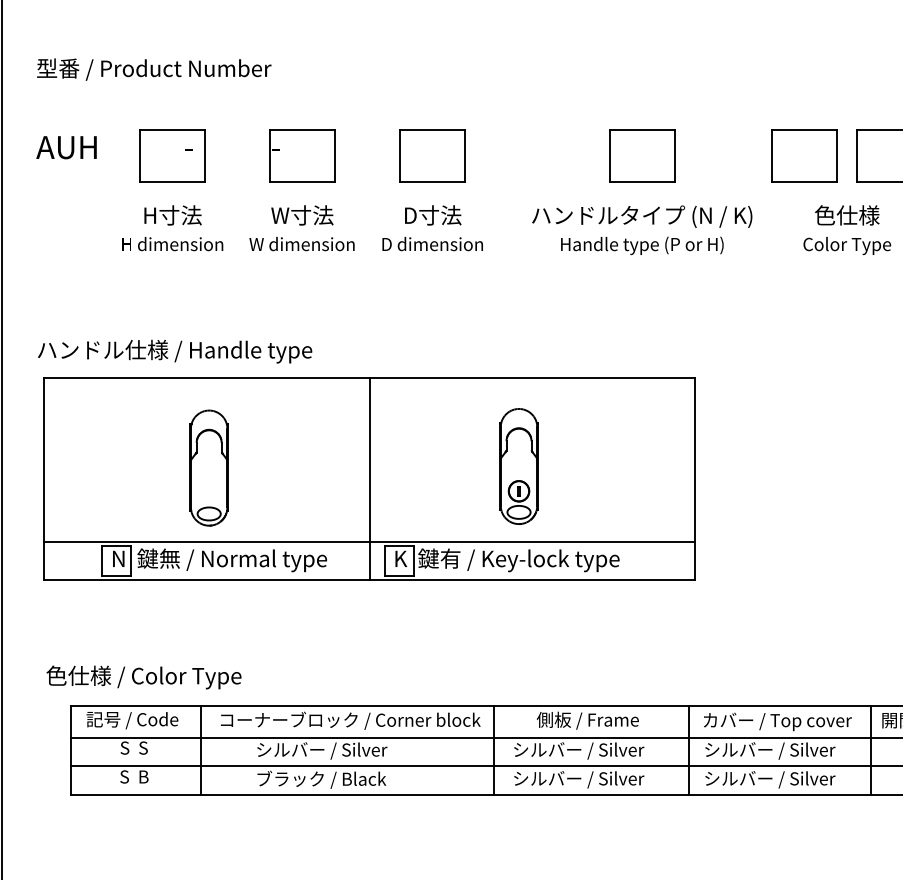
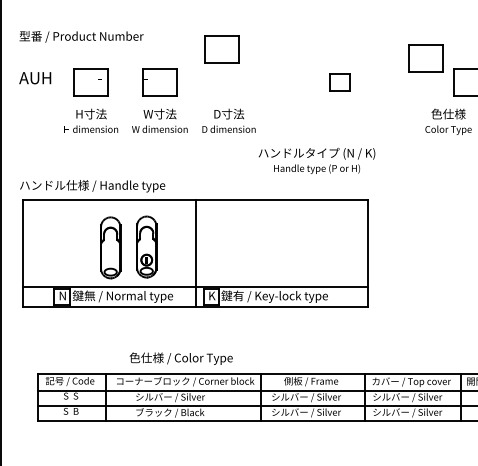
part: (431, 155) -> (221, 49), moved
part: (641, 155) -> (339, 82), size x0.6
part: (803, 155) -> (425, 58), moved
text: (641, 229) -> (316, 160), moved
part: (518, 465) -> (146, 246), moved
text: (142, 677) -> (180, 358), moved

